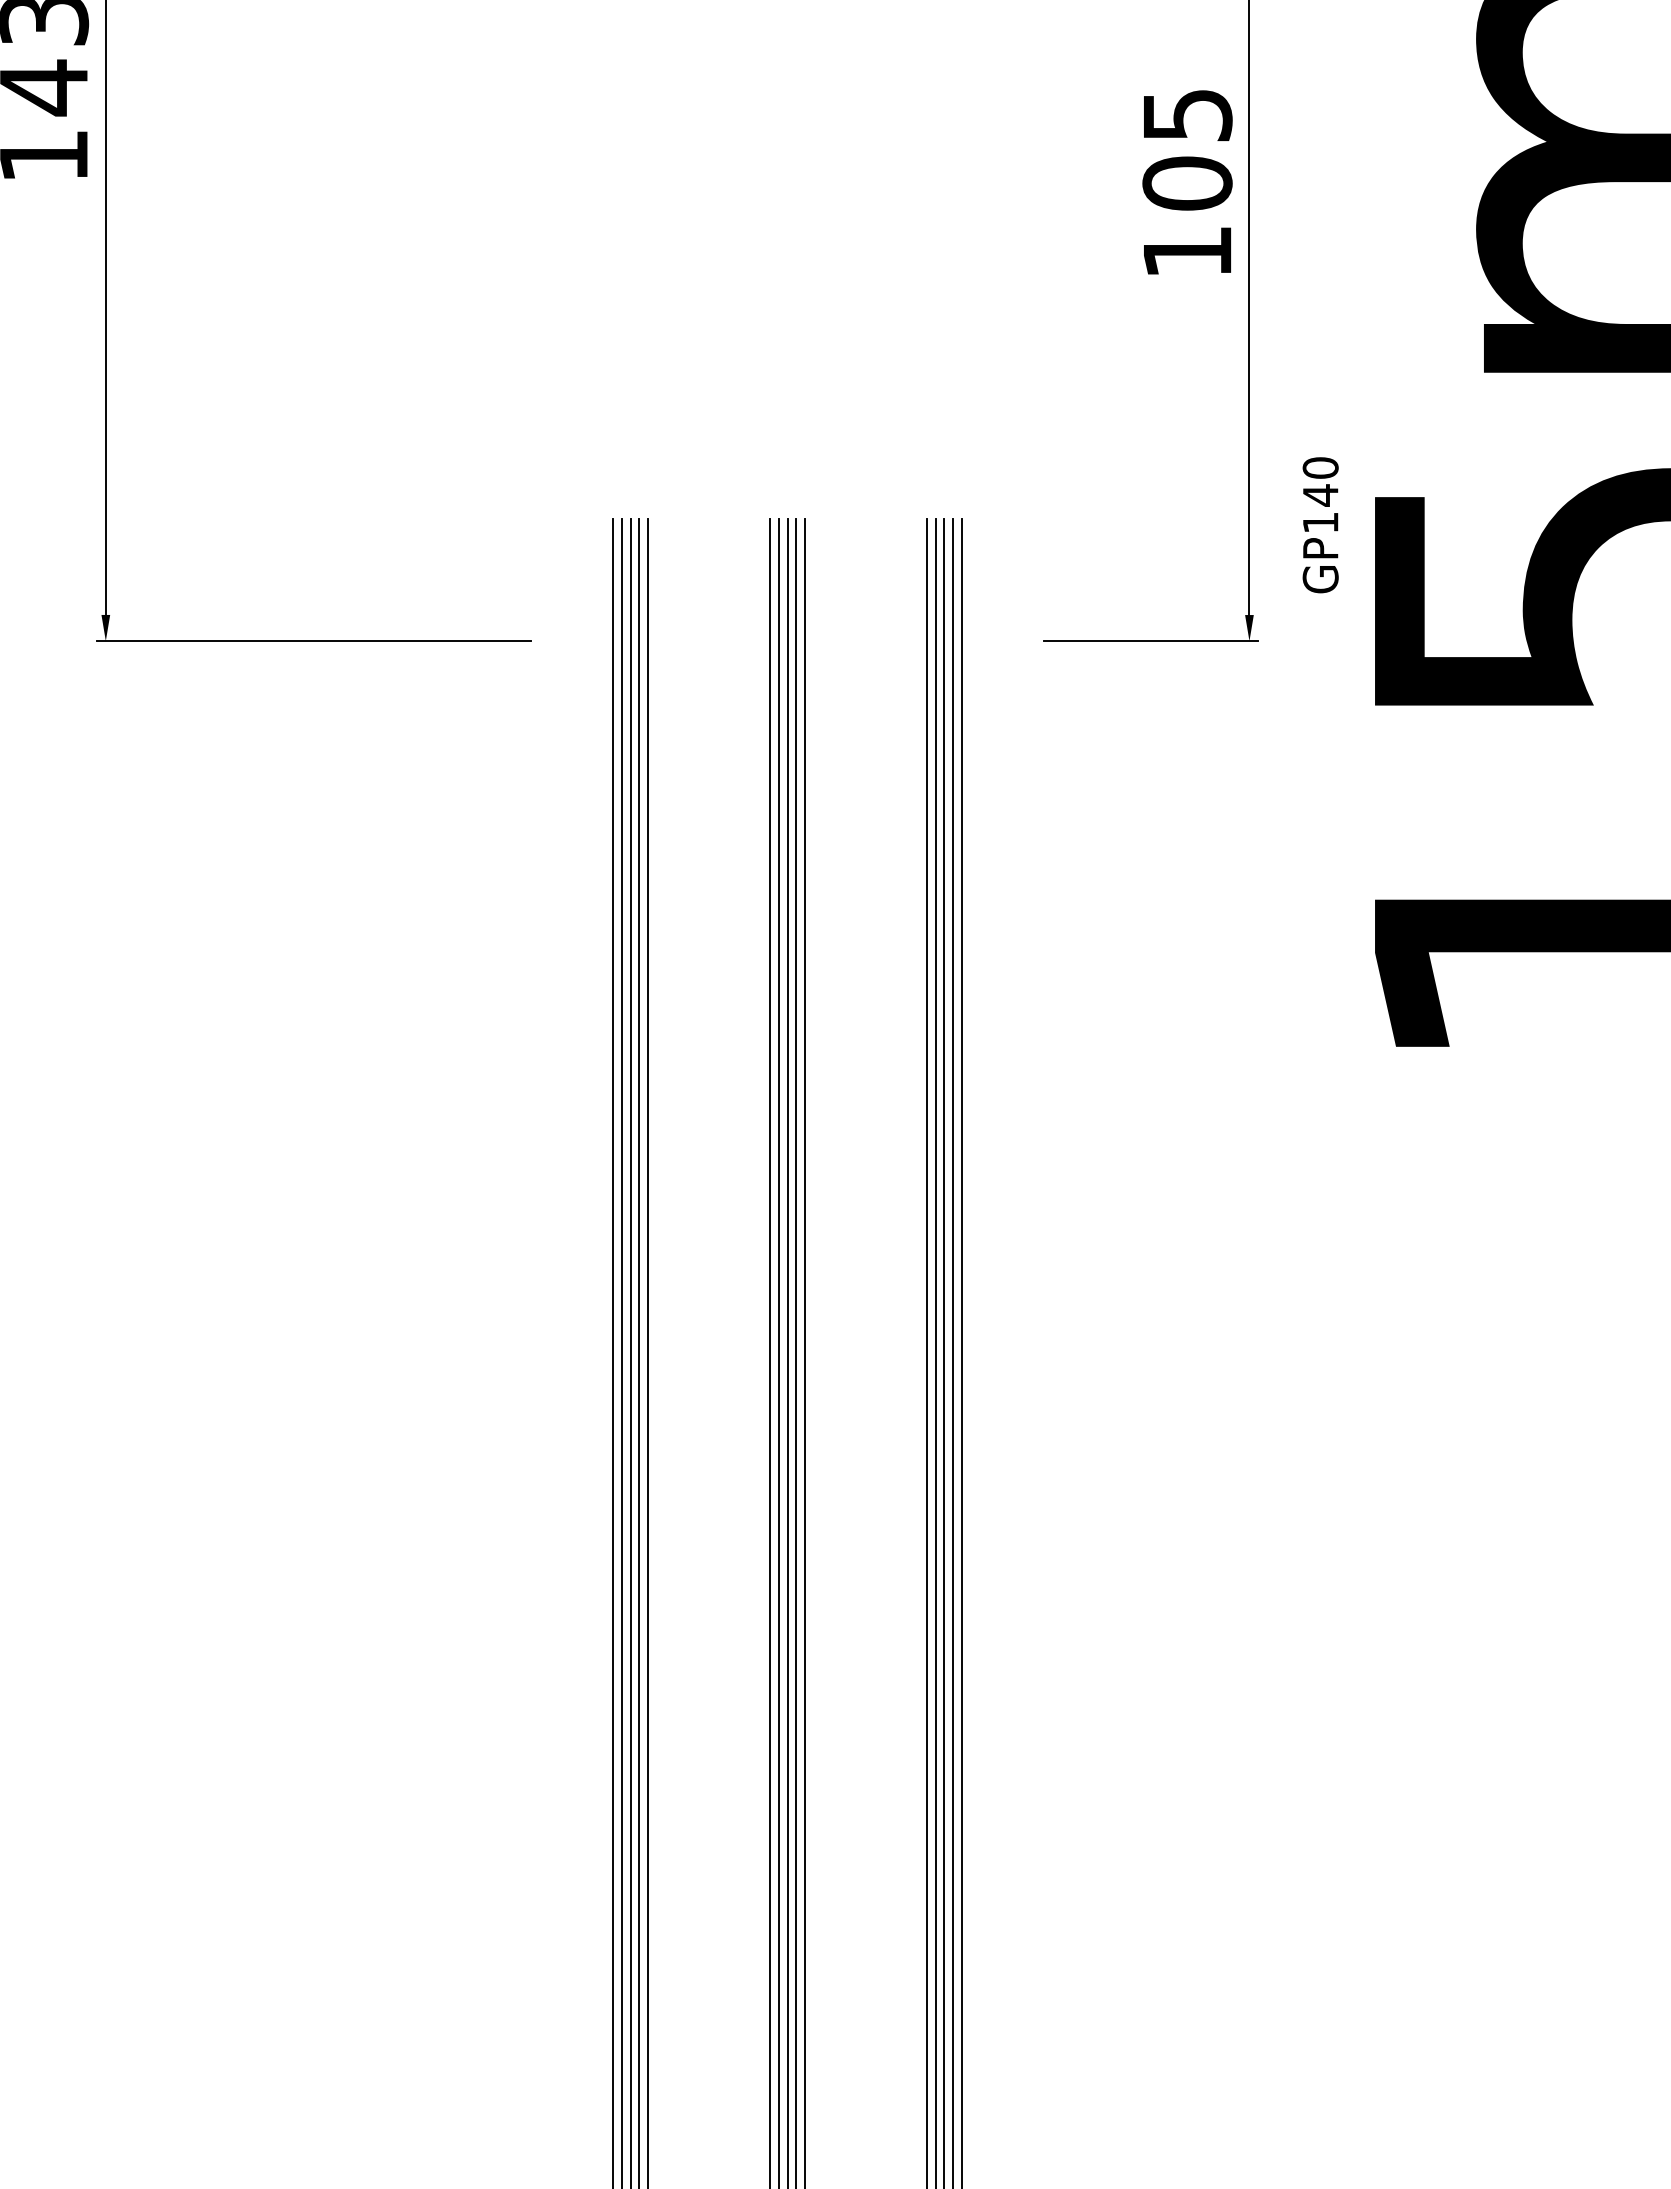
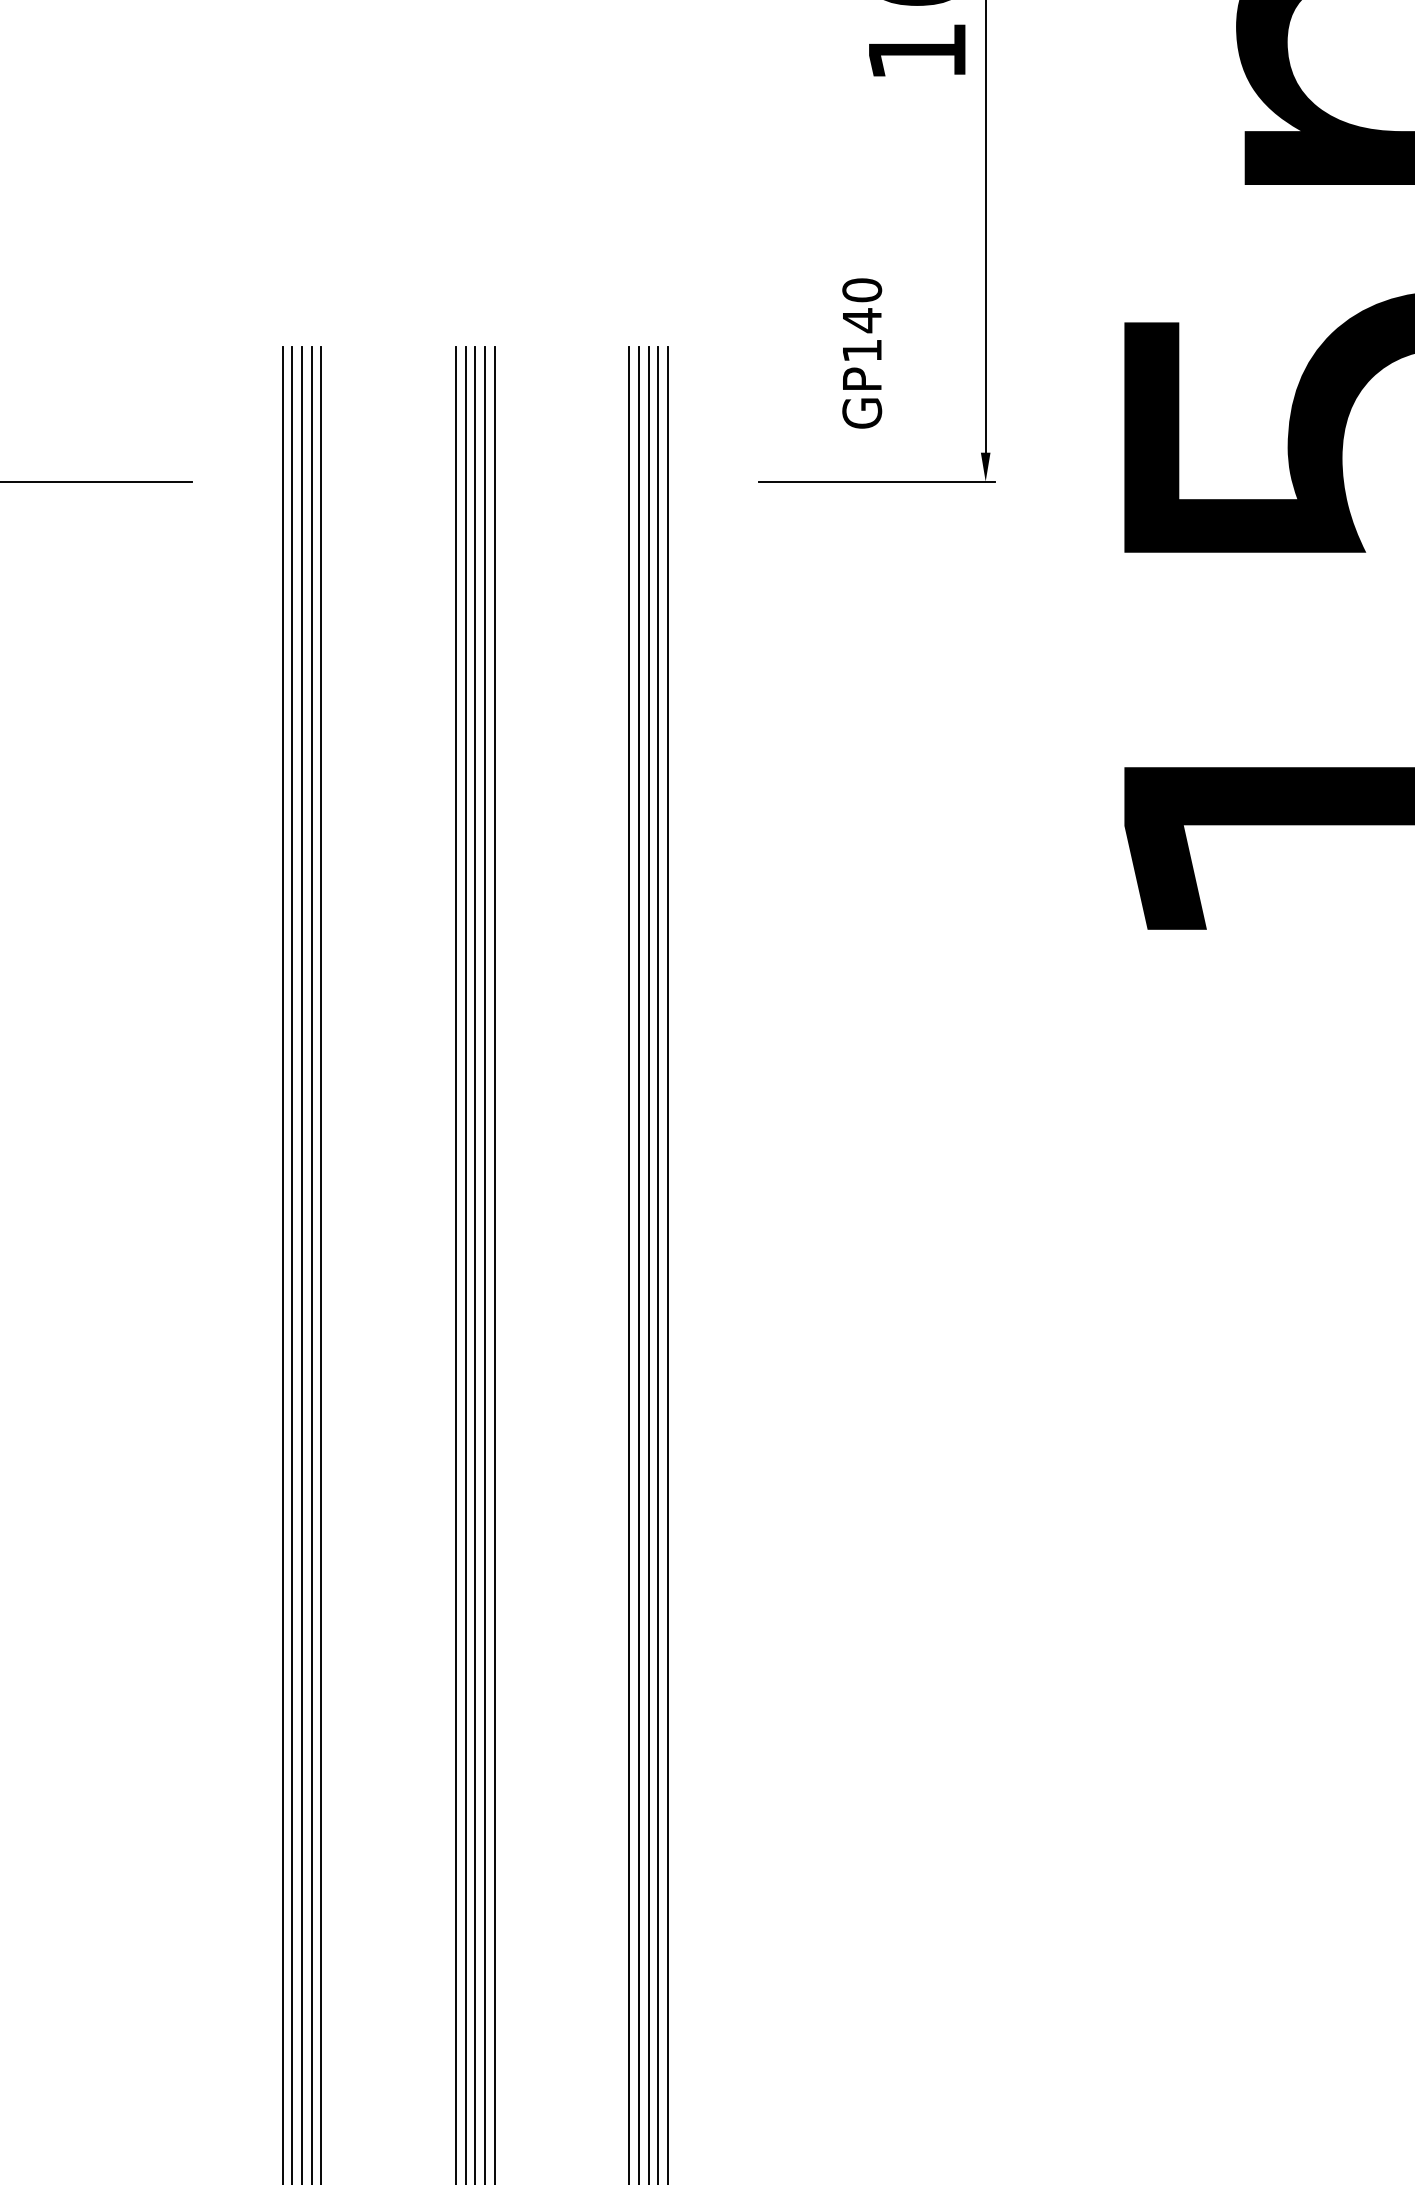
text: (1320, 525) -> (861, 353), moved

